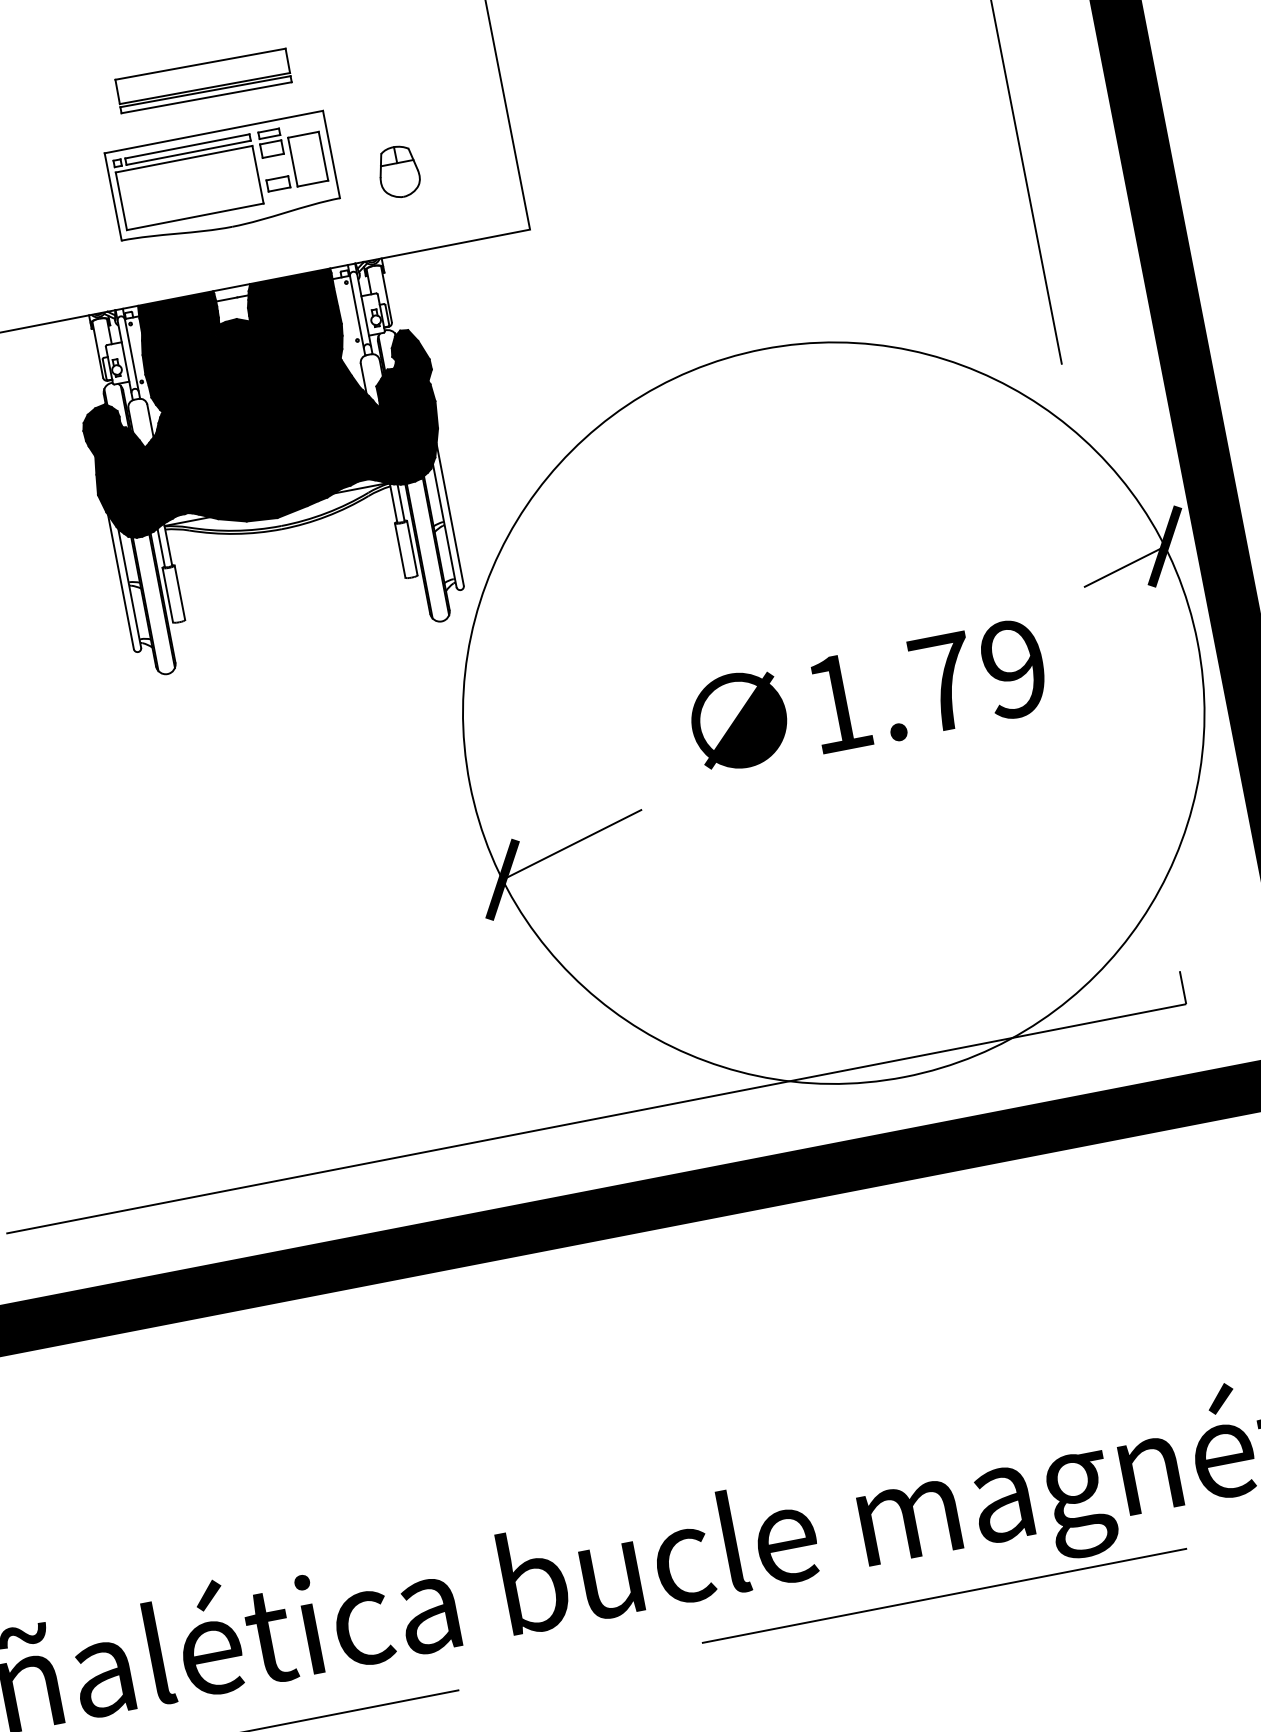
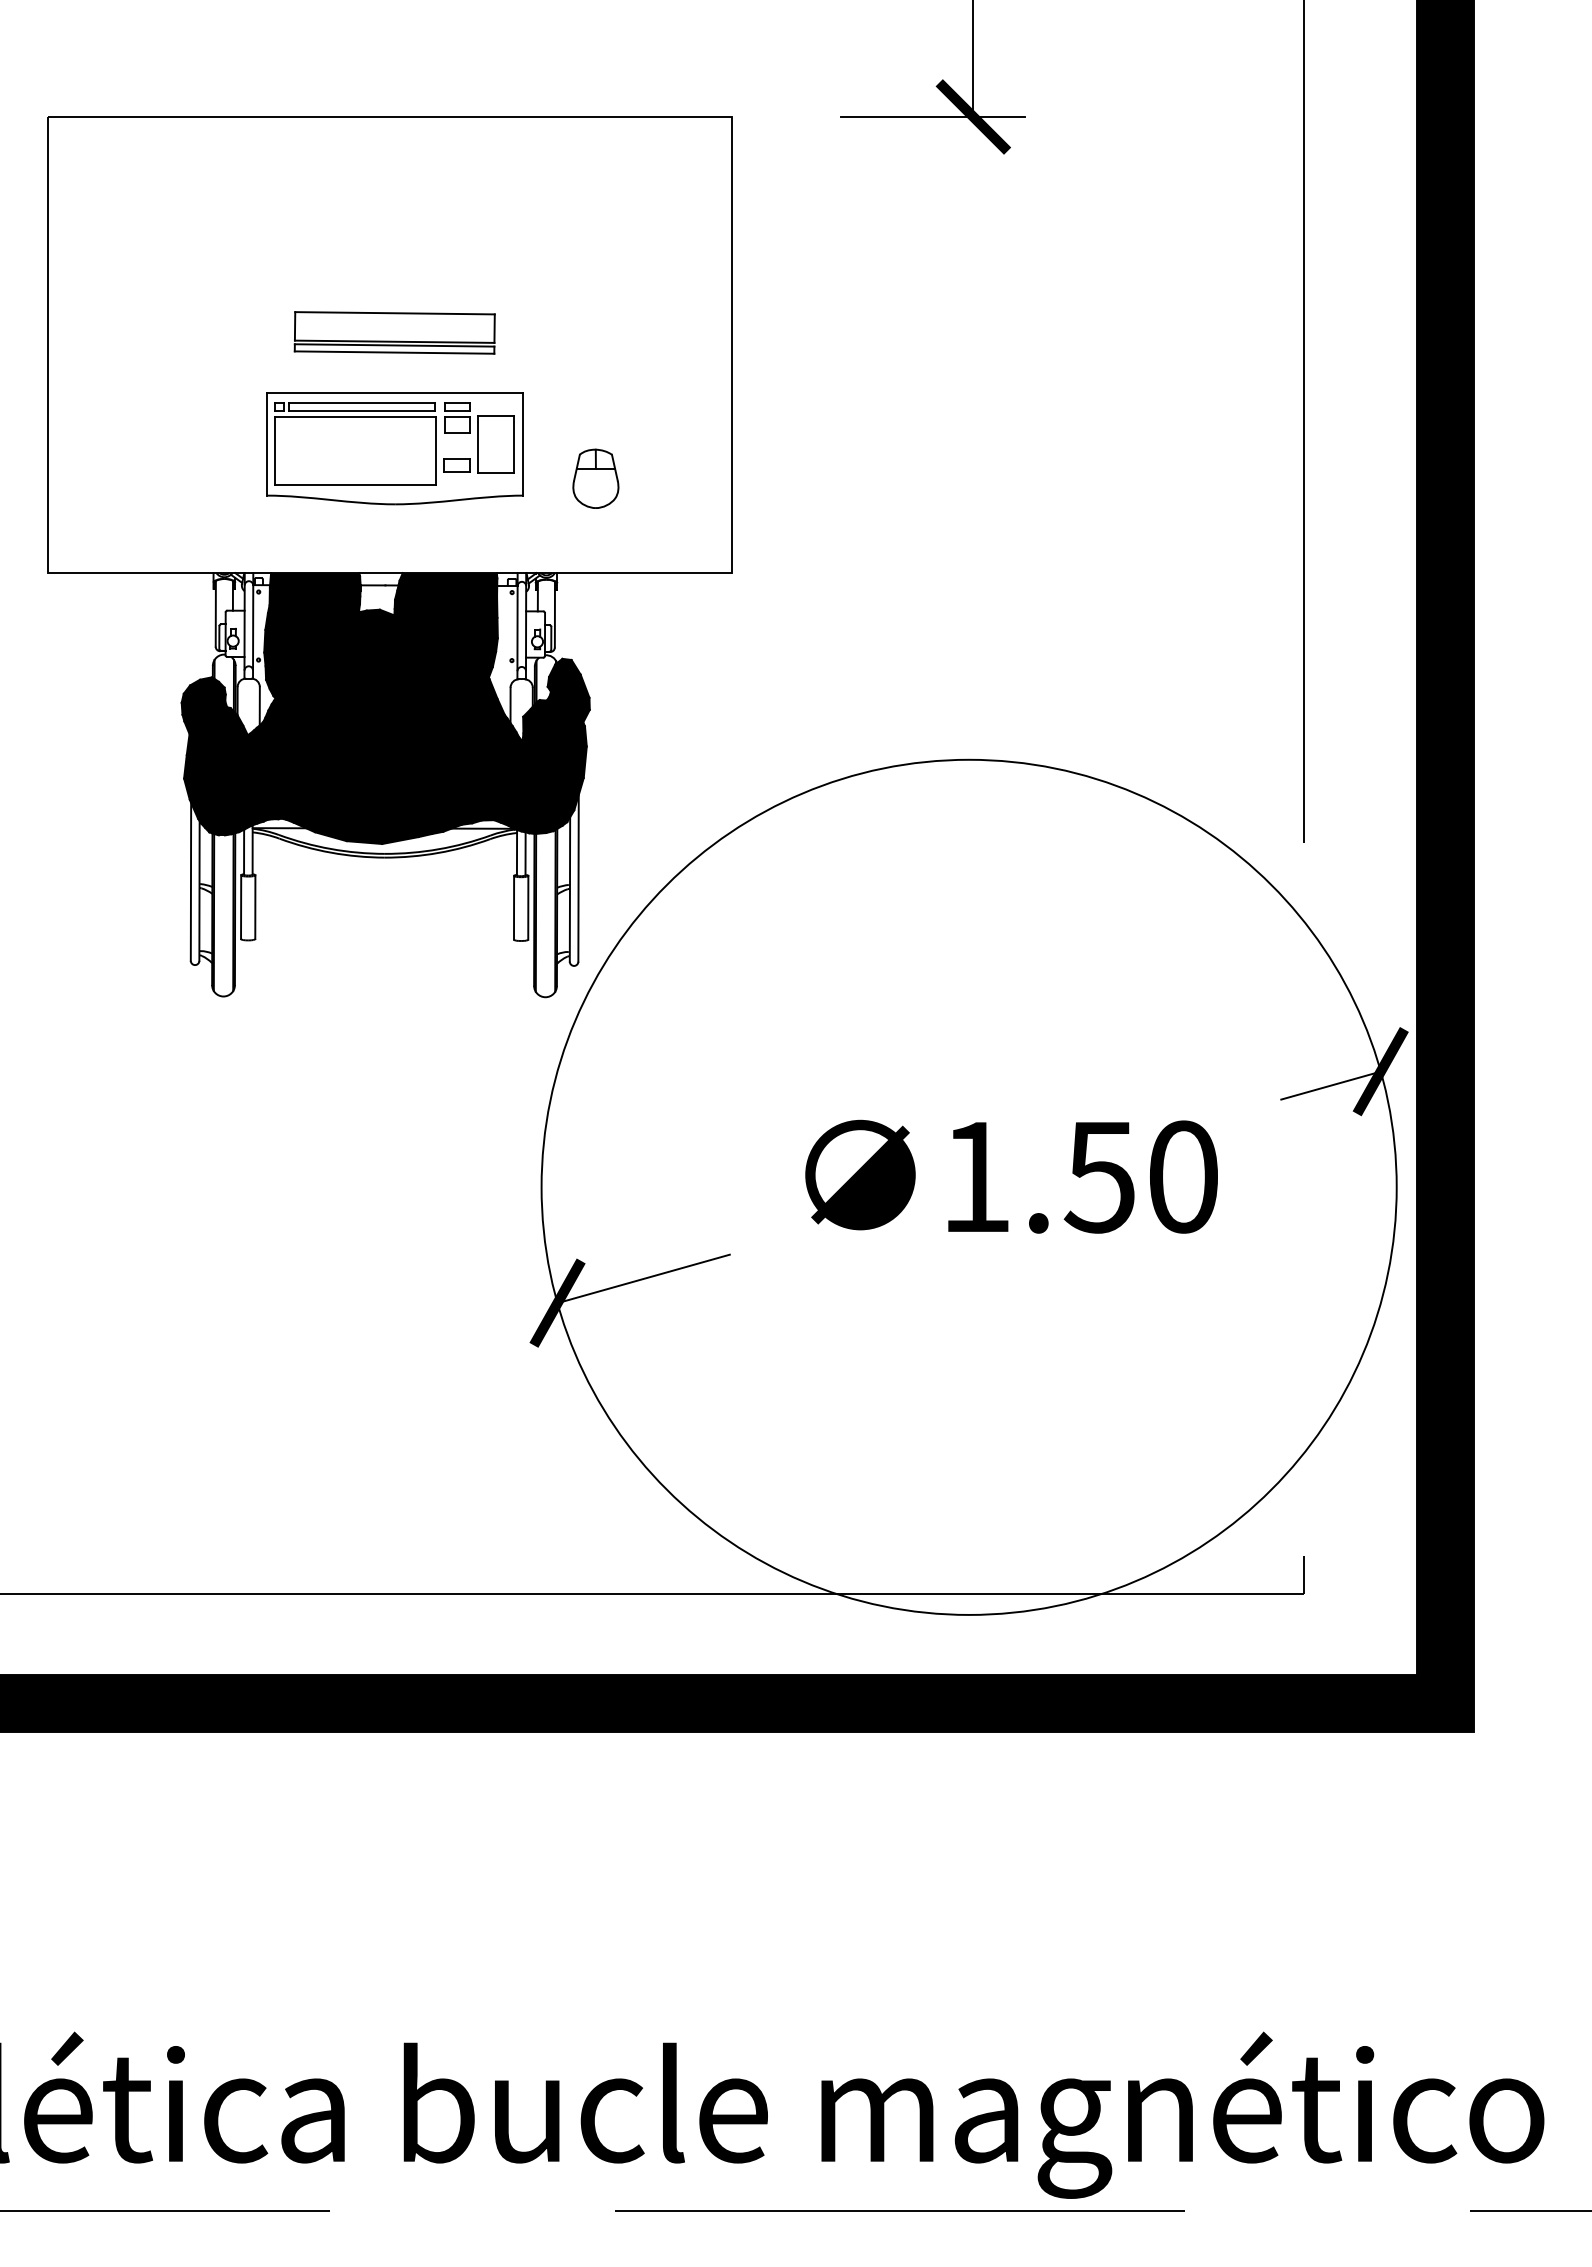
text: (977, 675) -> (1140, 1176), 1.79 -> 1.50

